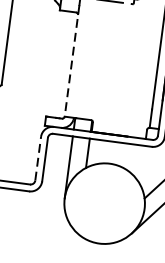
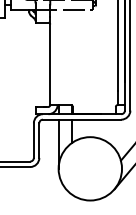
line: (72, 61) -> (50, 61), dashed -> solid
line: (37, 158) -> (33, 140), dashed -> solid

